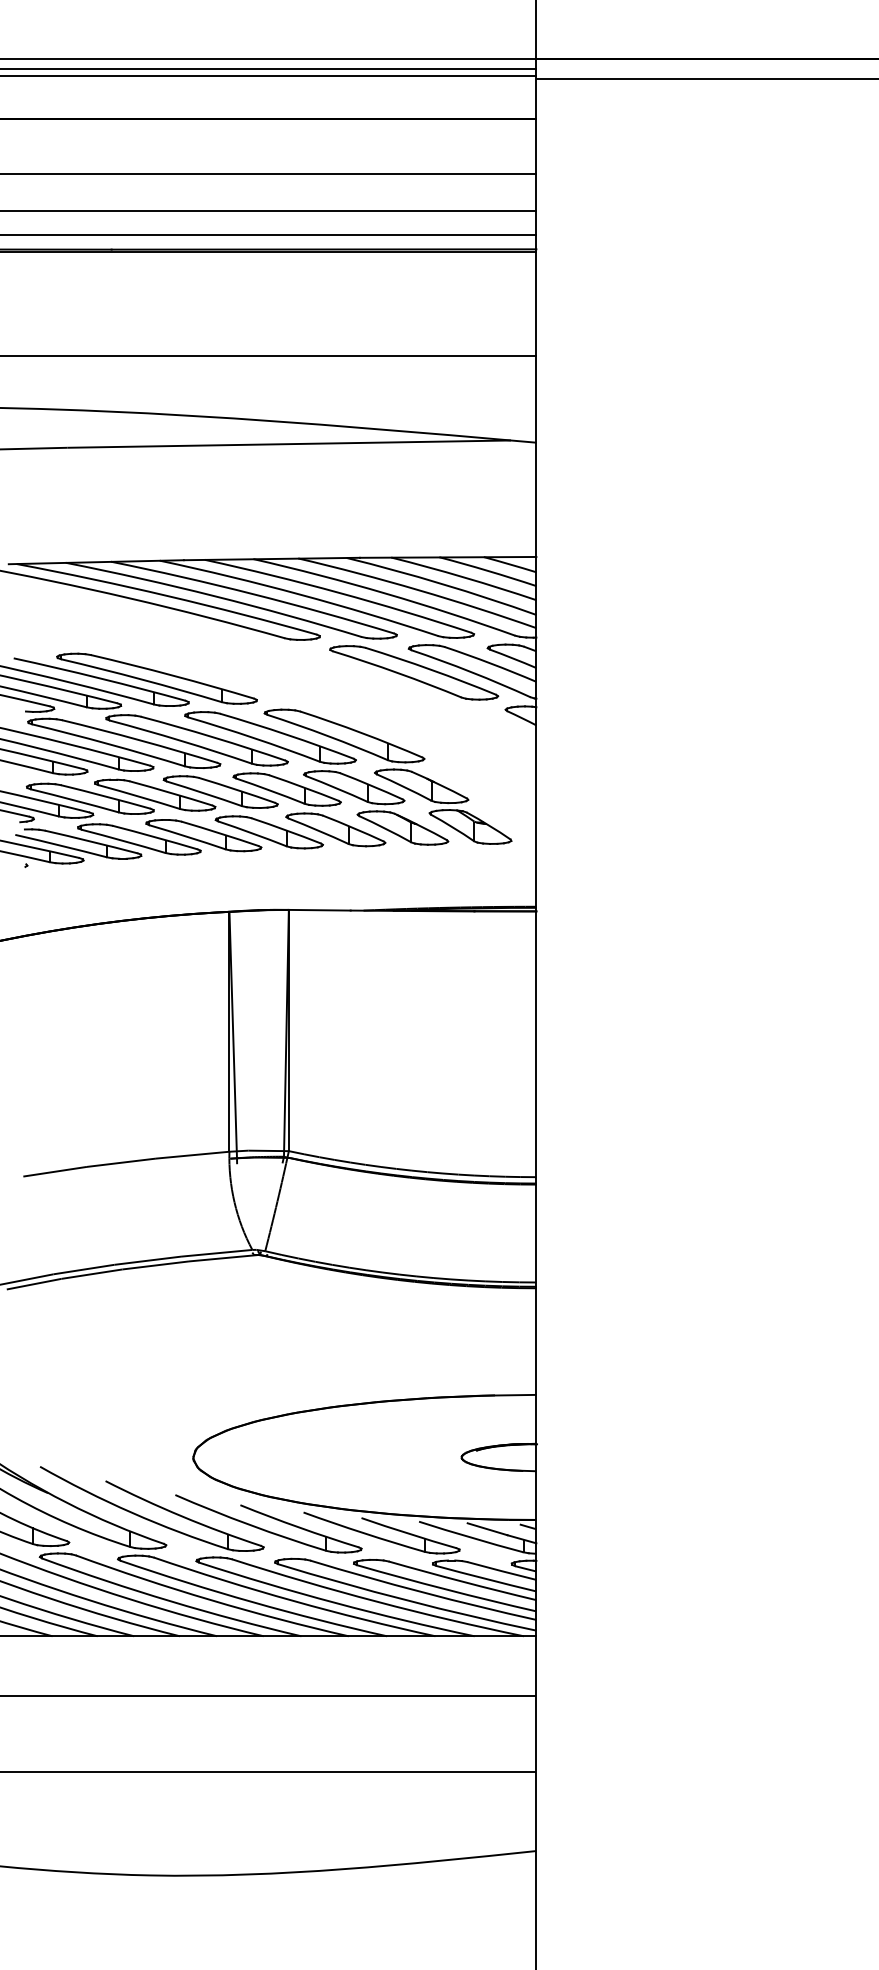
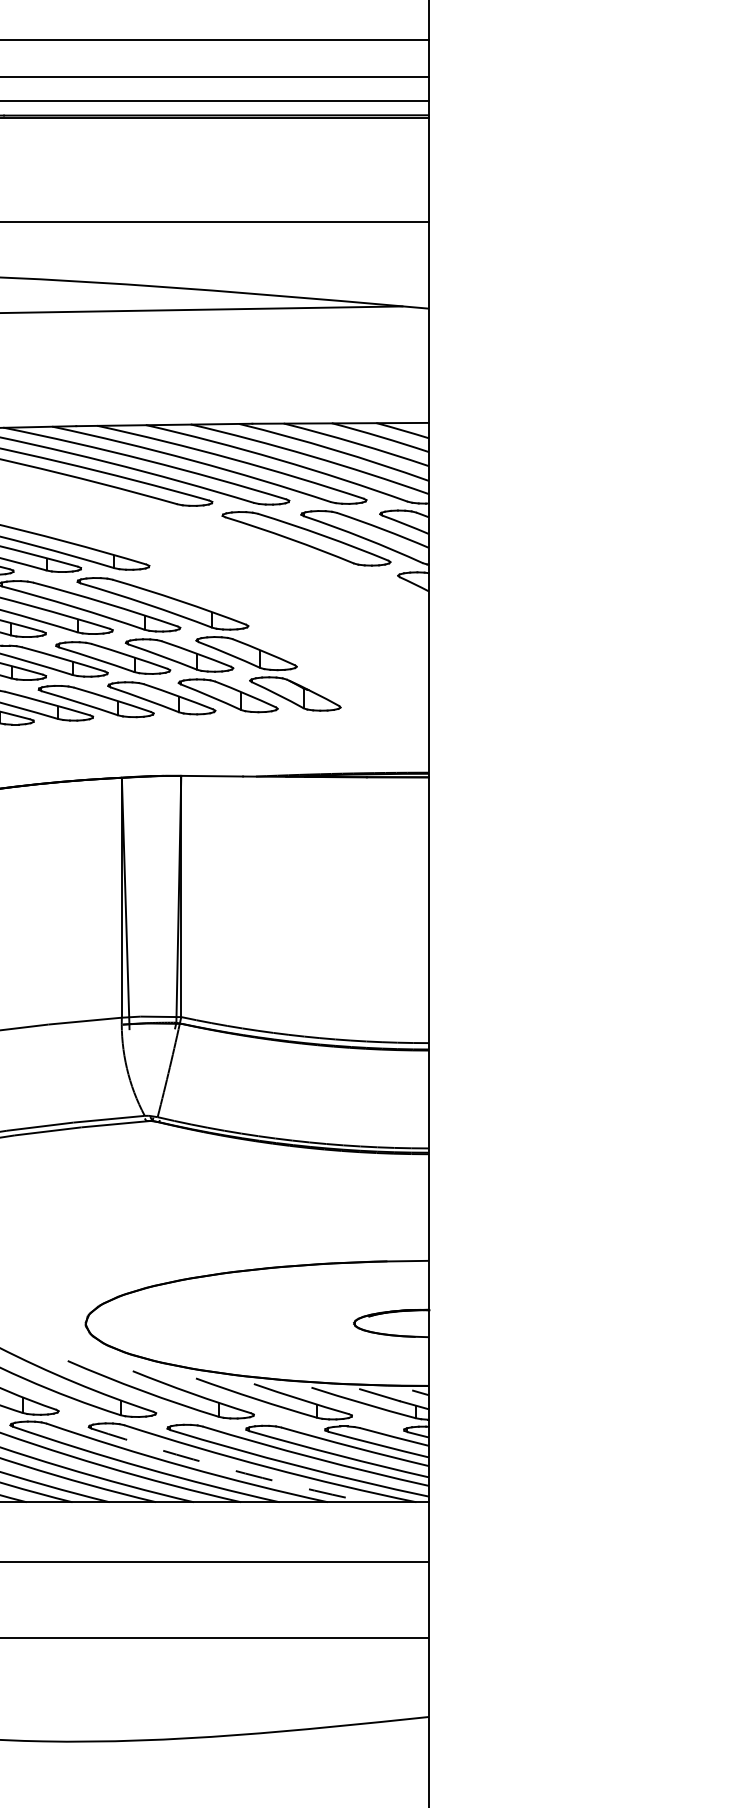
part: (387, 776) -> (279, 642), removed
arc: (335, 1603) -> (227, 1469), solid -> dashed

